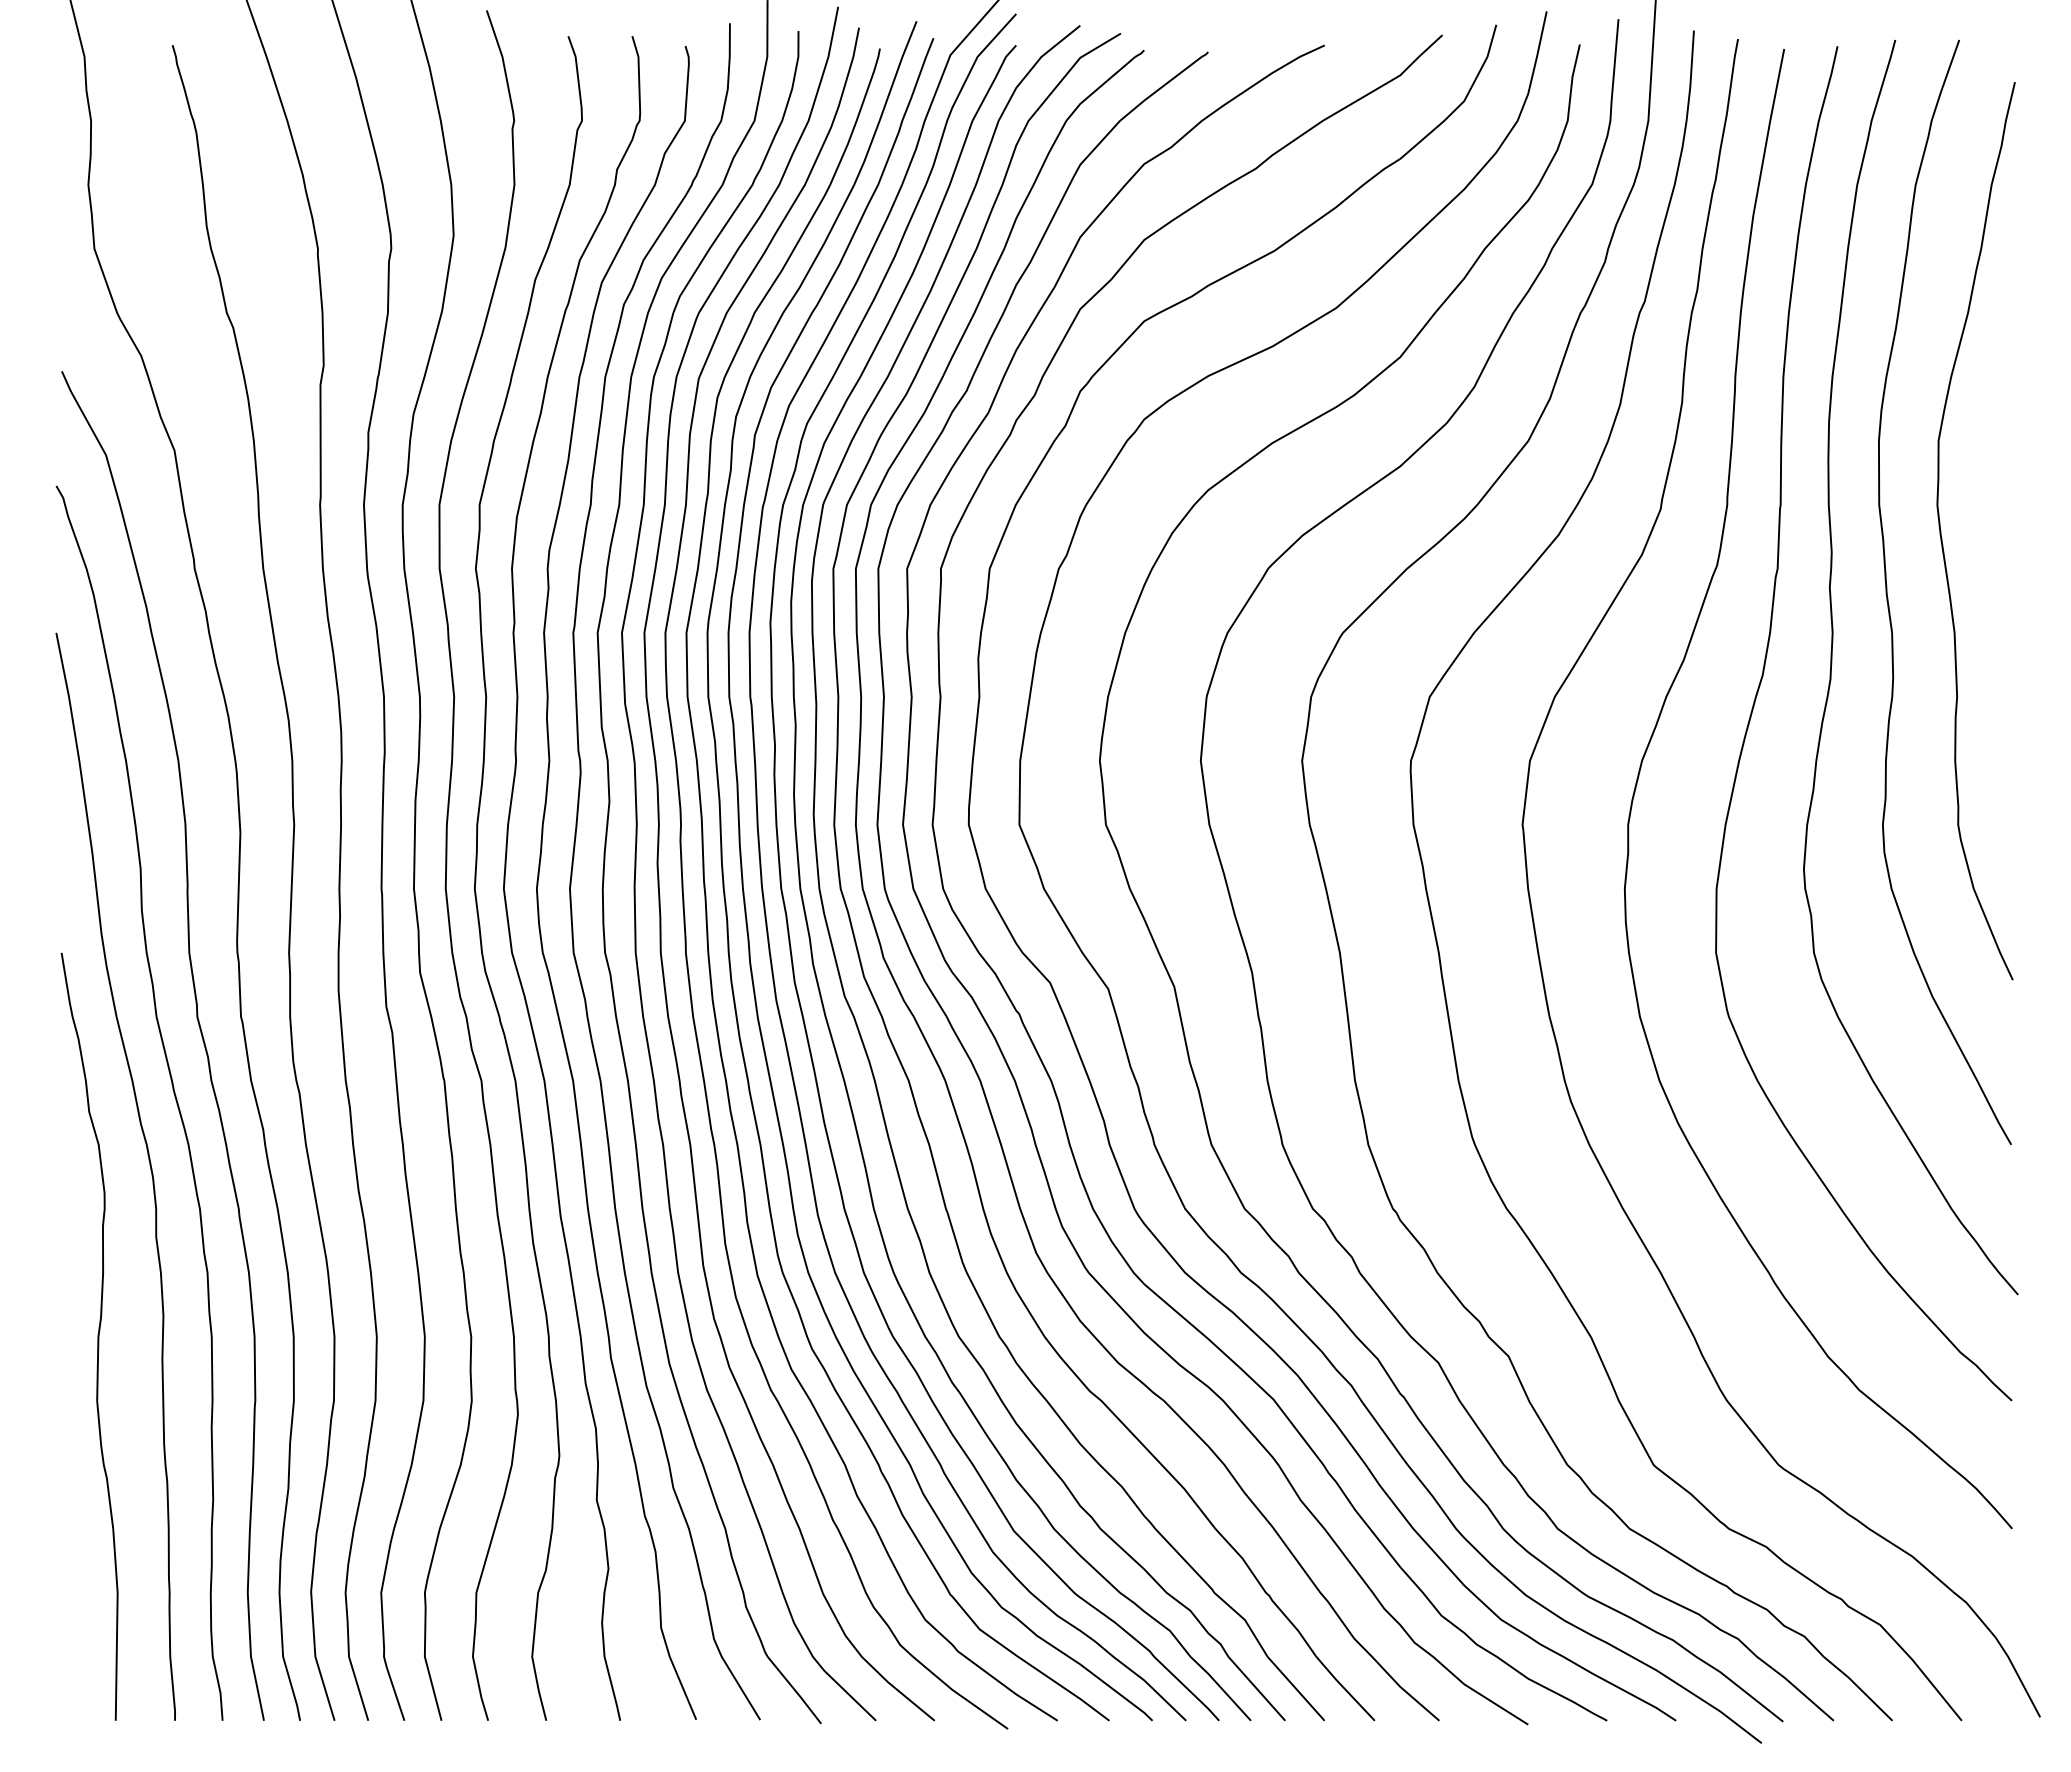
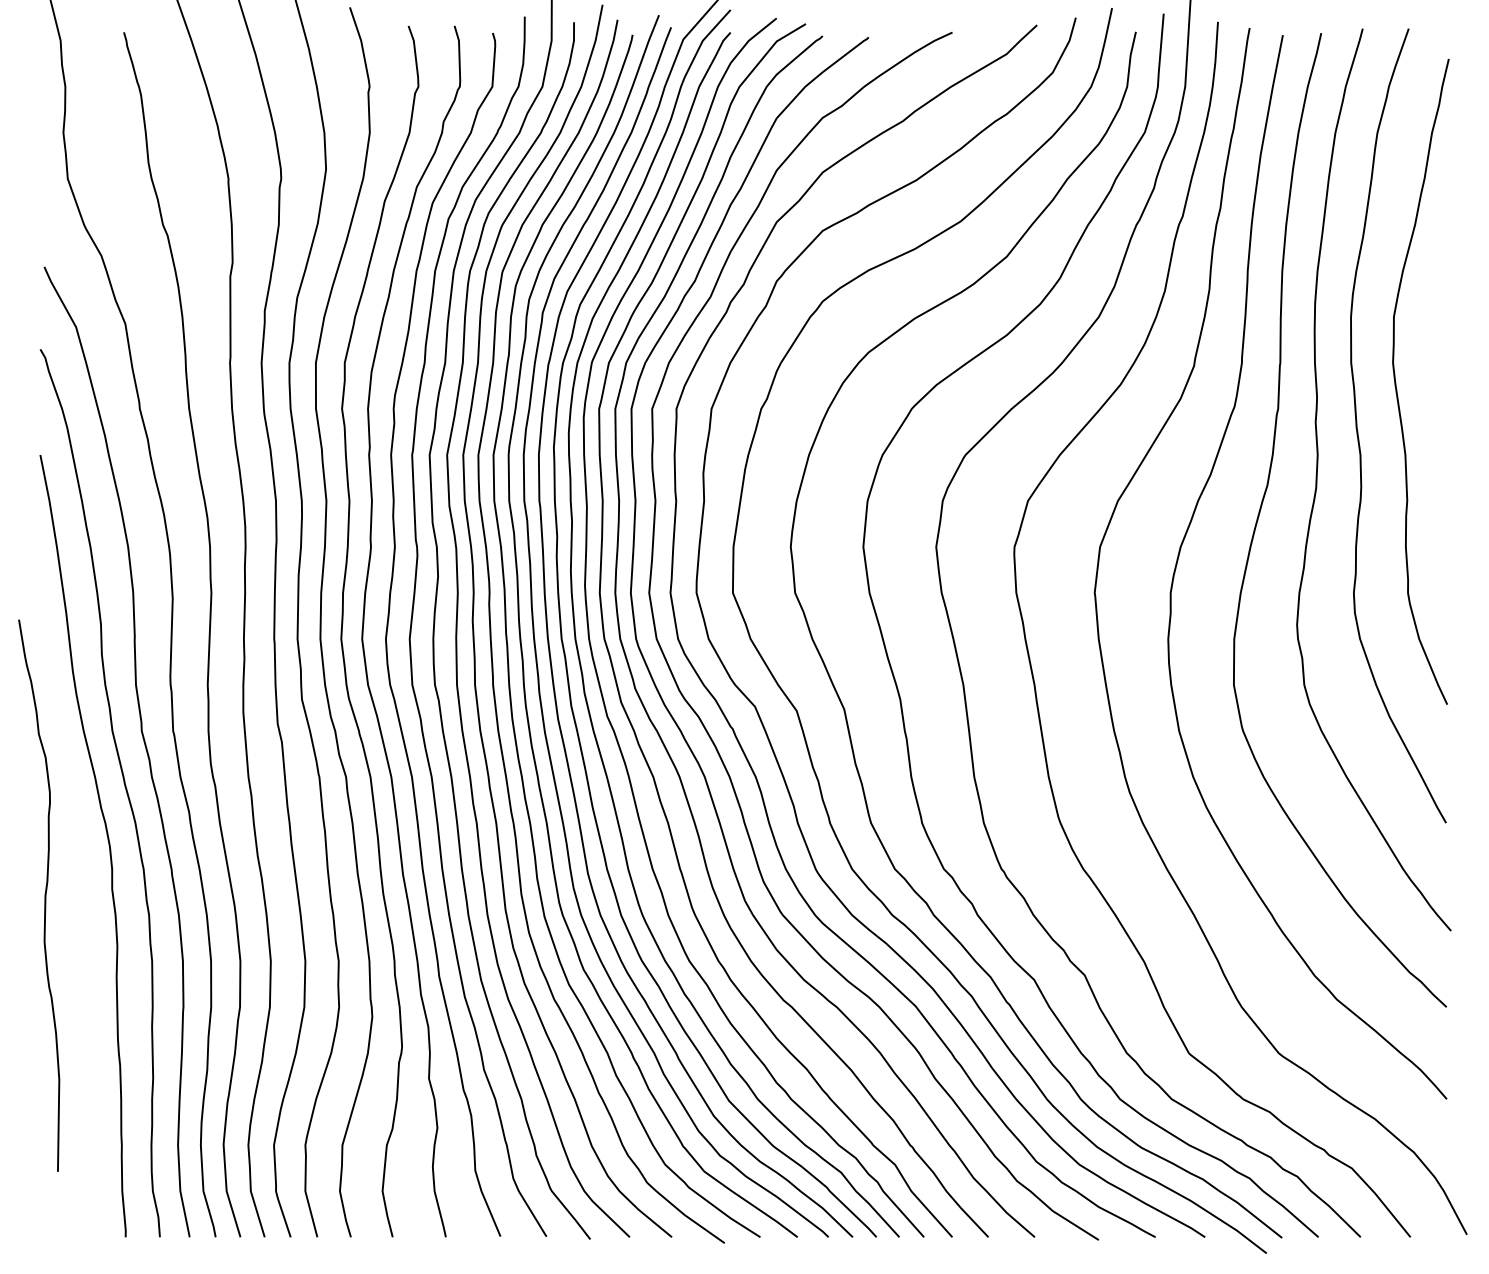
curve: (97, 1336) -> (44, 895), moved

